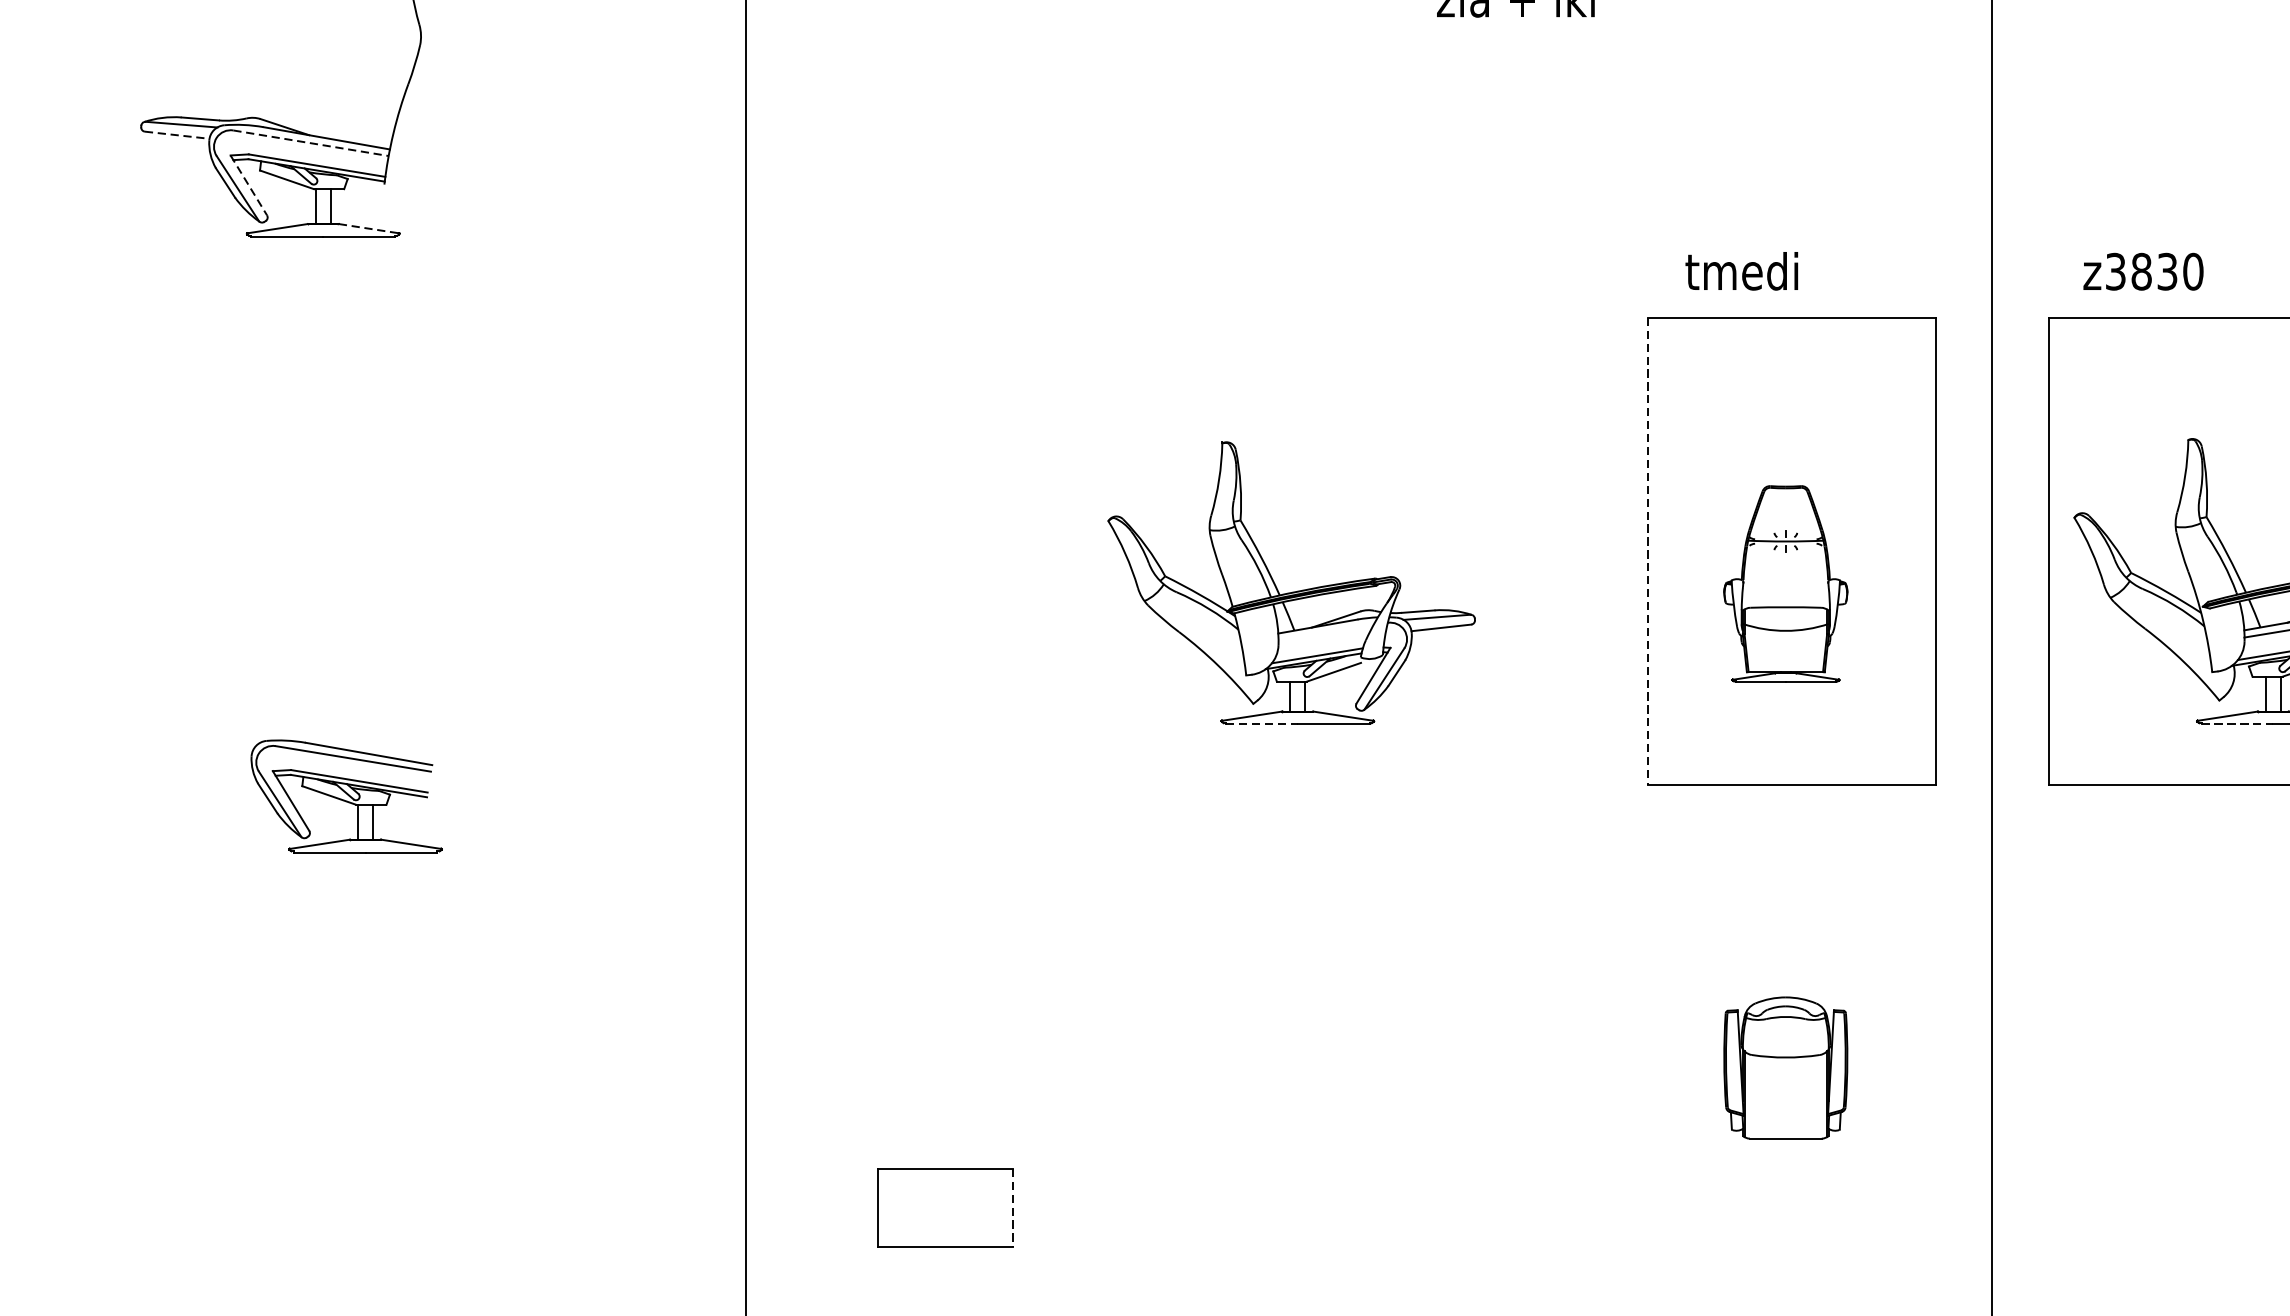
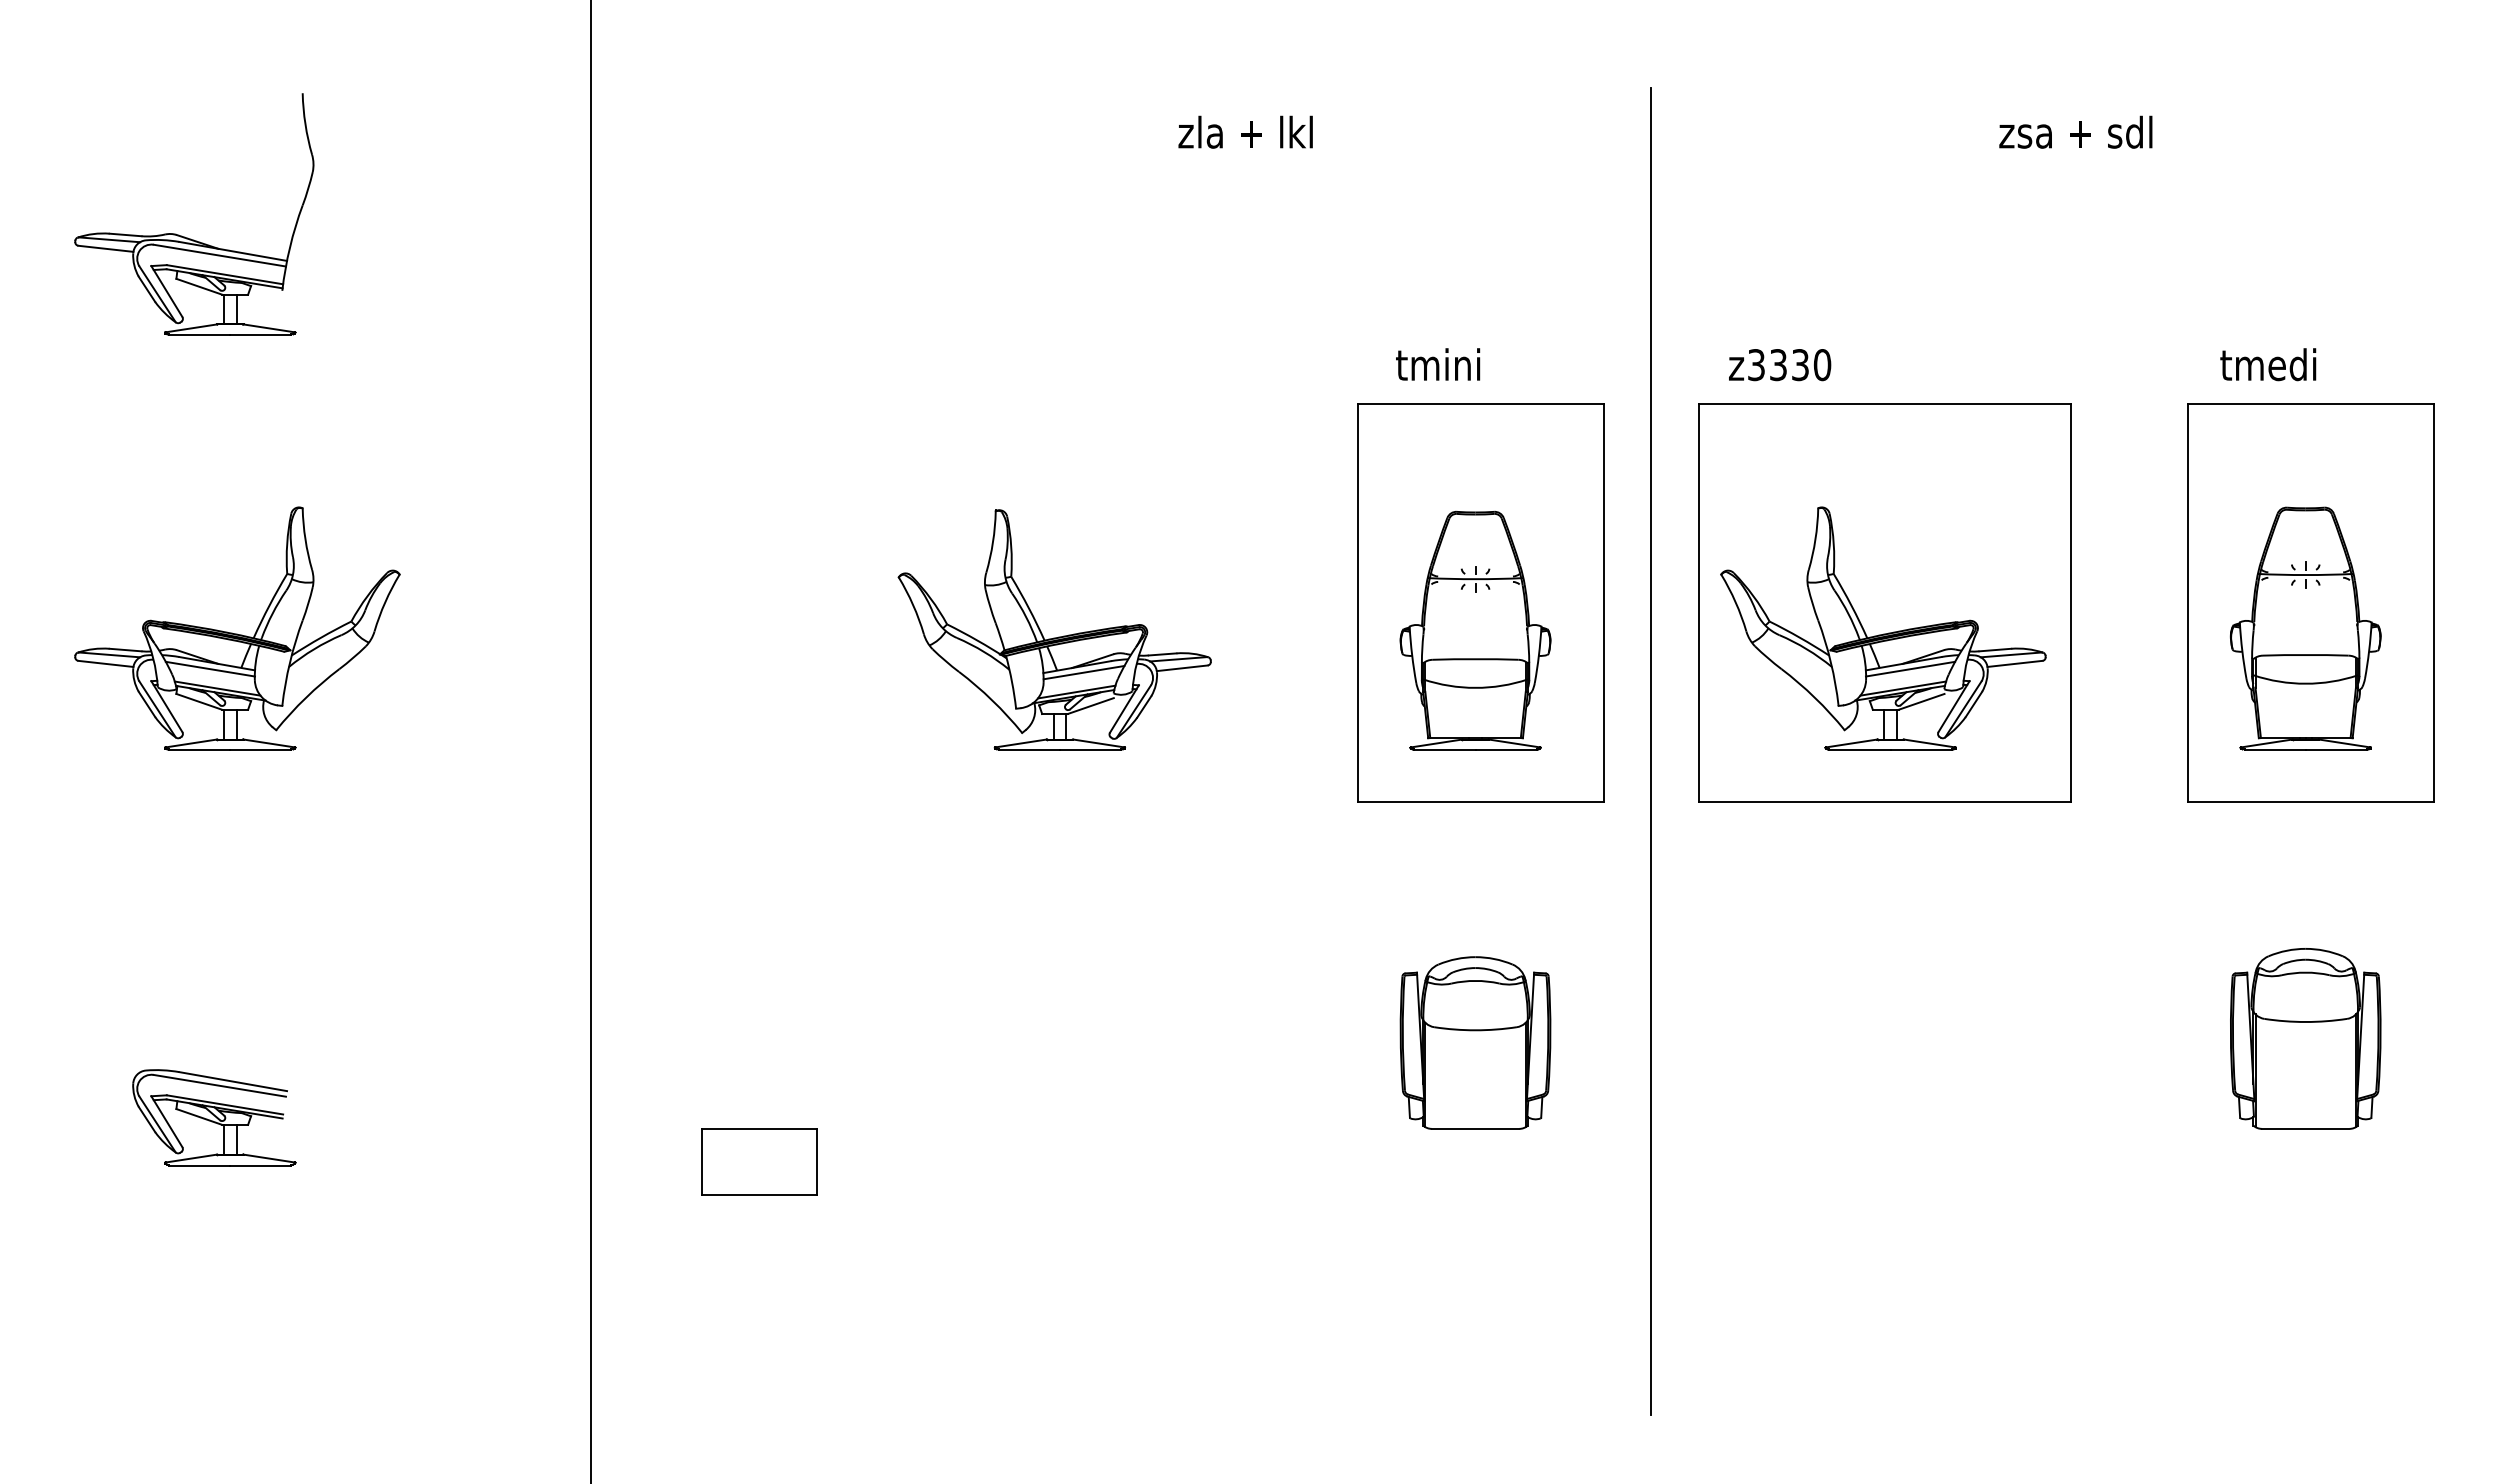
line: (176, 134) -> (105, 248), dashed -> solid
line: (311, 143) -> (220, 255), dashed -> solid
line: (248, 185) -> (166, 291), dashed -> solid
line: (369, 228) -> (269, 328), dashed -> solid
text: (1741, 271) -> (1437, 364), tmedi -> tmini
text: (2141, 272) -> (1778, 365), z3830 -> z3330
line: (1648, 551) -> (1358, 603), dashed -> solid
part: (331, 581) -> (237, 628), added
part: (1785, 583) -> (1475, 630), size x1.43
line: (1325, 632) -> (1083, 672), added
line: (1261, 724) -> (1029, 750), dashed -> solid
line: (2237, 724) -> (1860, 750), dashed -> solid
part: (347, 796) -> (214, 1117), moved
part: (1785, 1067) -> (1475, 1042), size x1.43
line: (1012, 1208) -> (817, 1162), dashed -> solid

